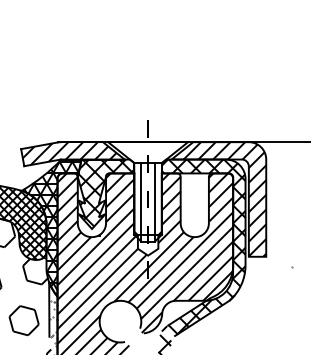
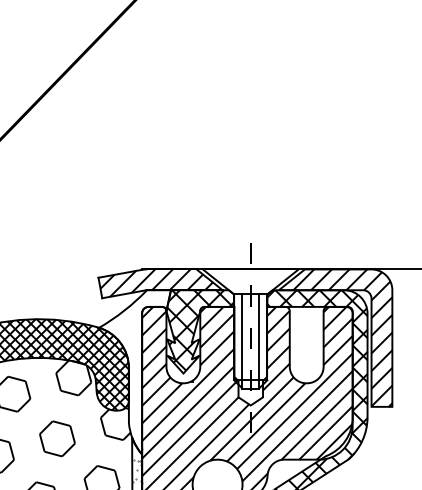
hatch: (52, 226) -> (136, 370), removed

